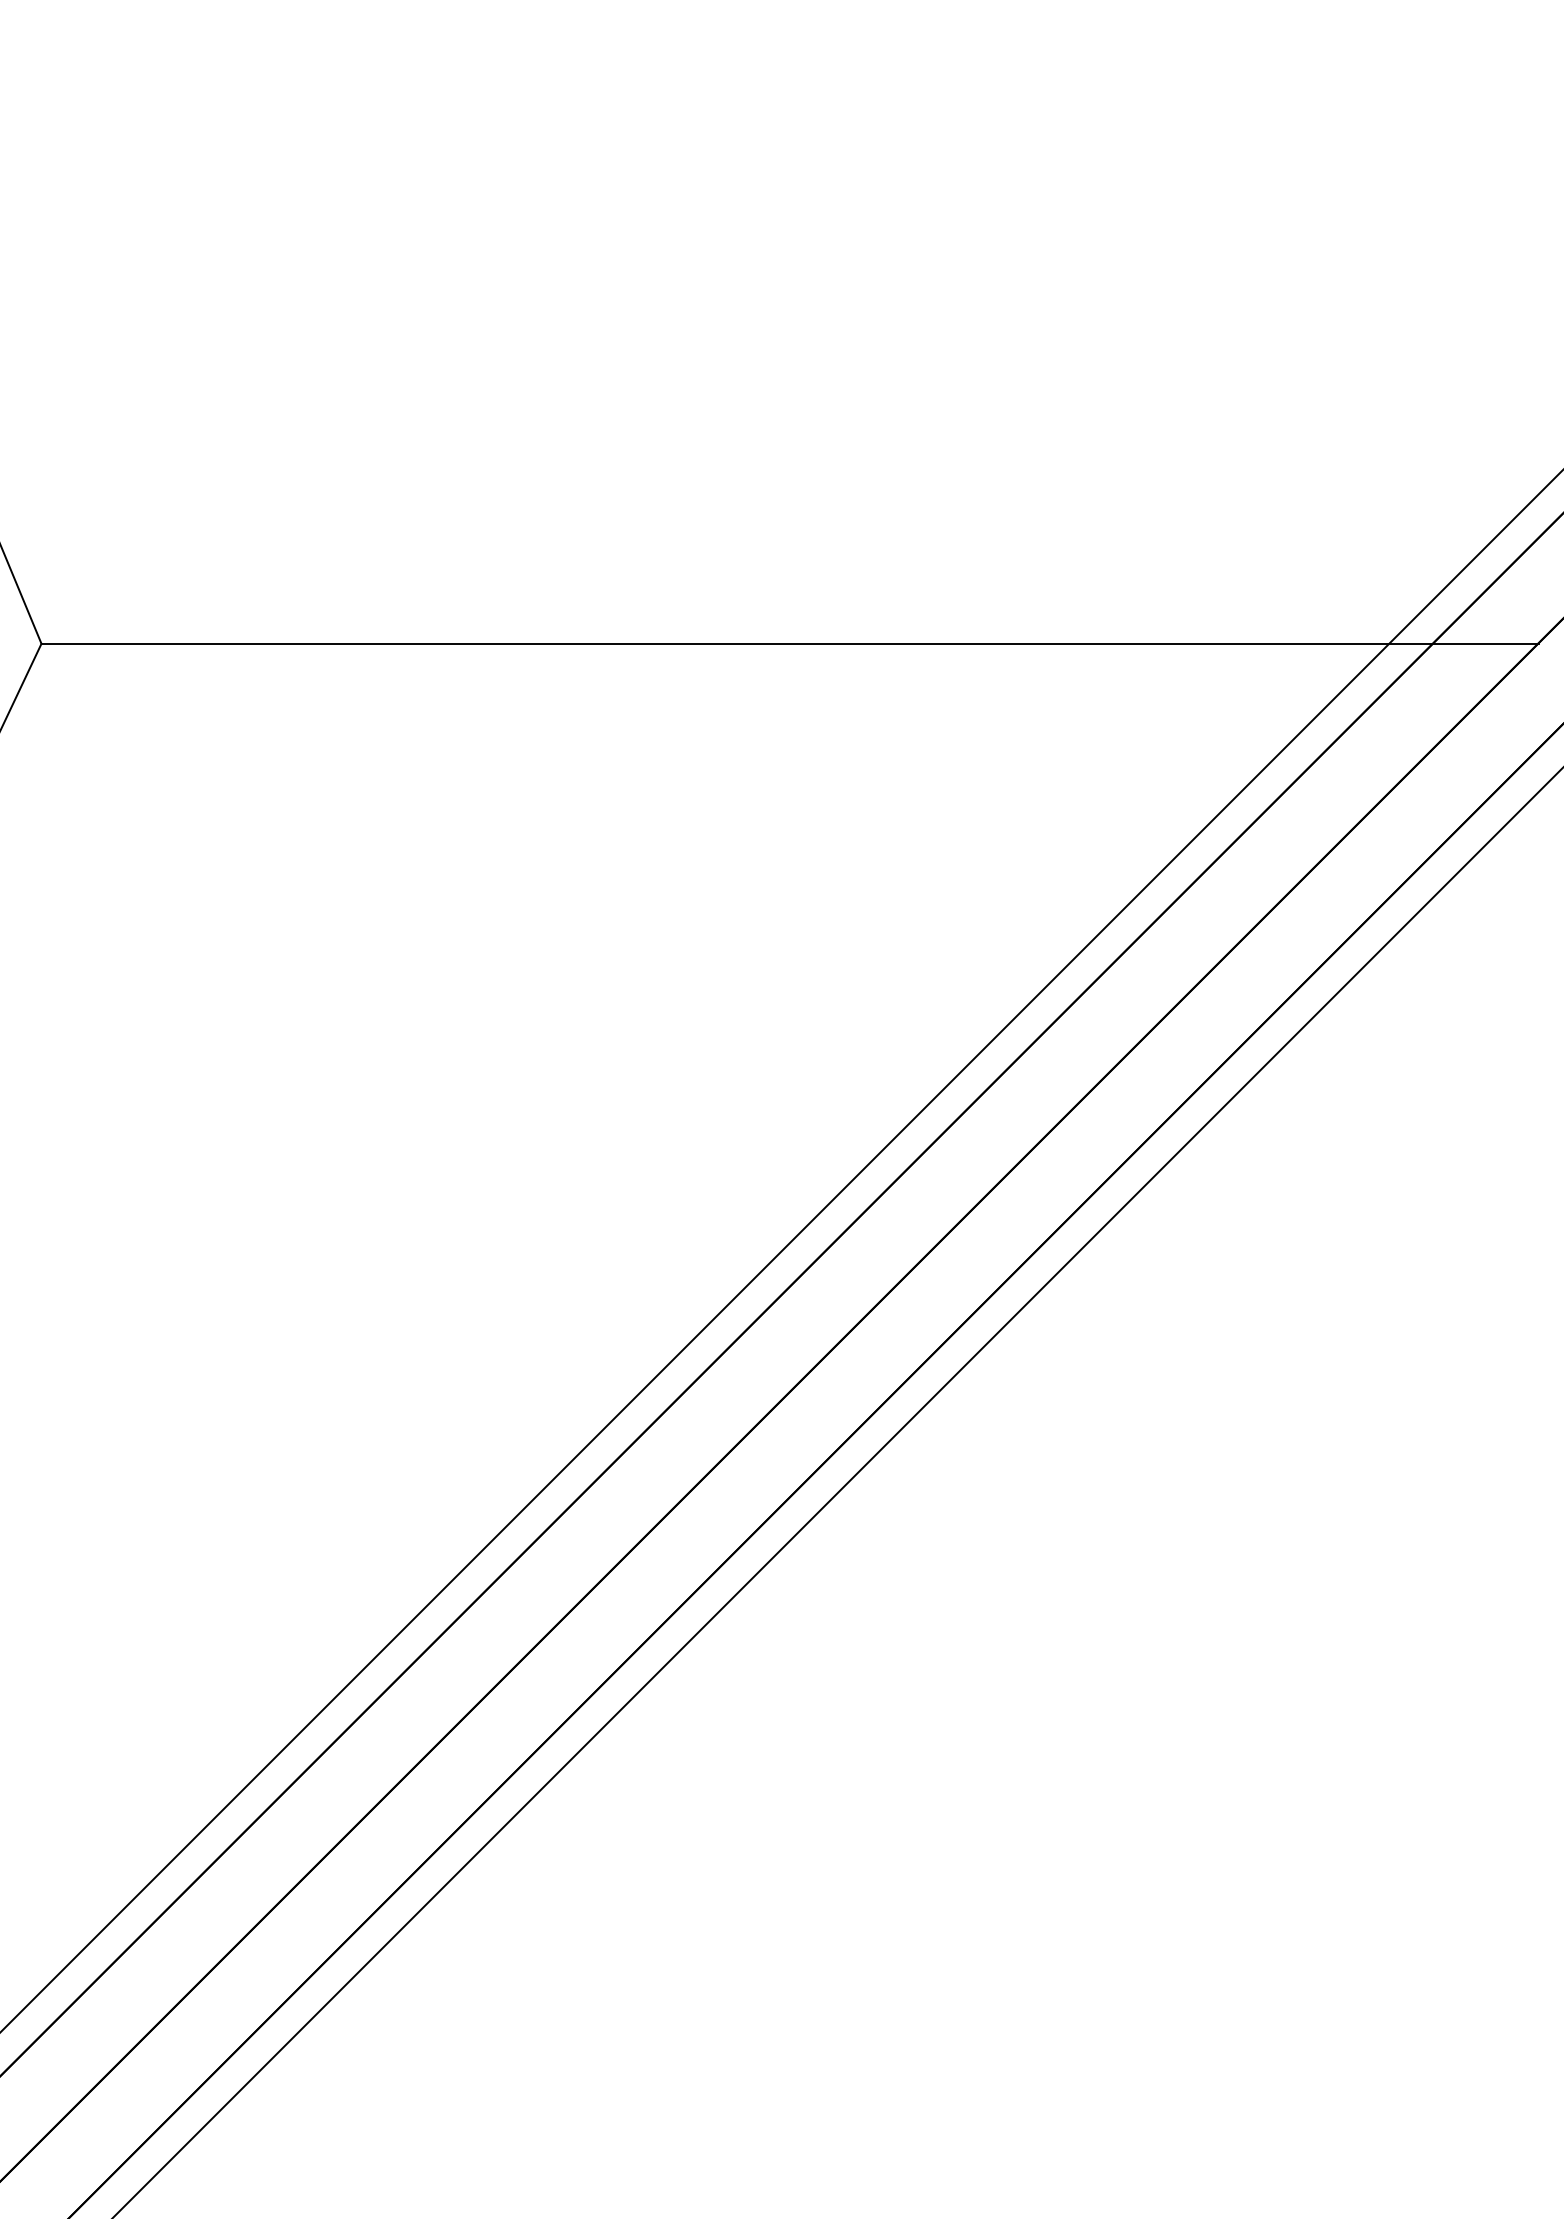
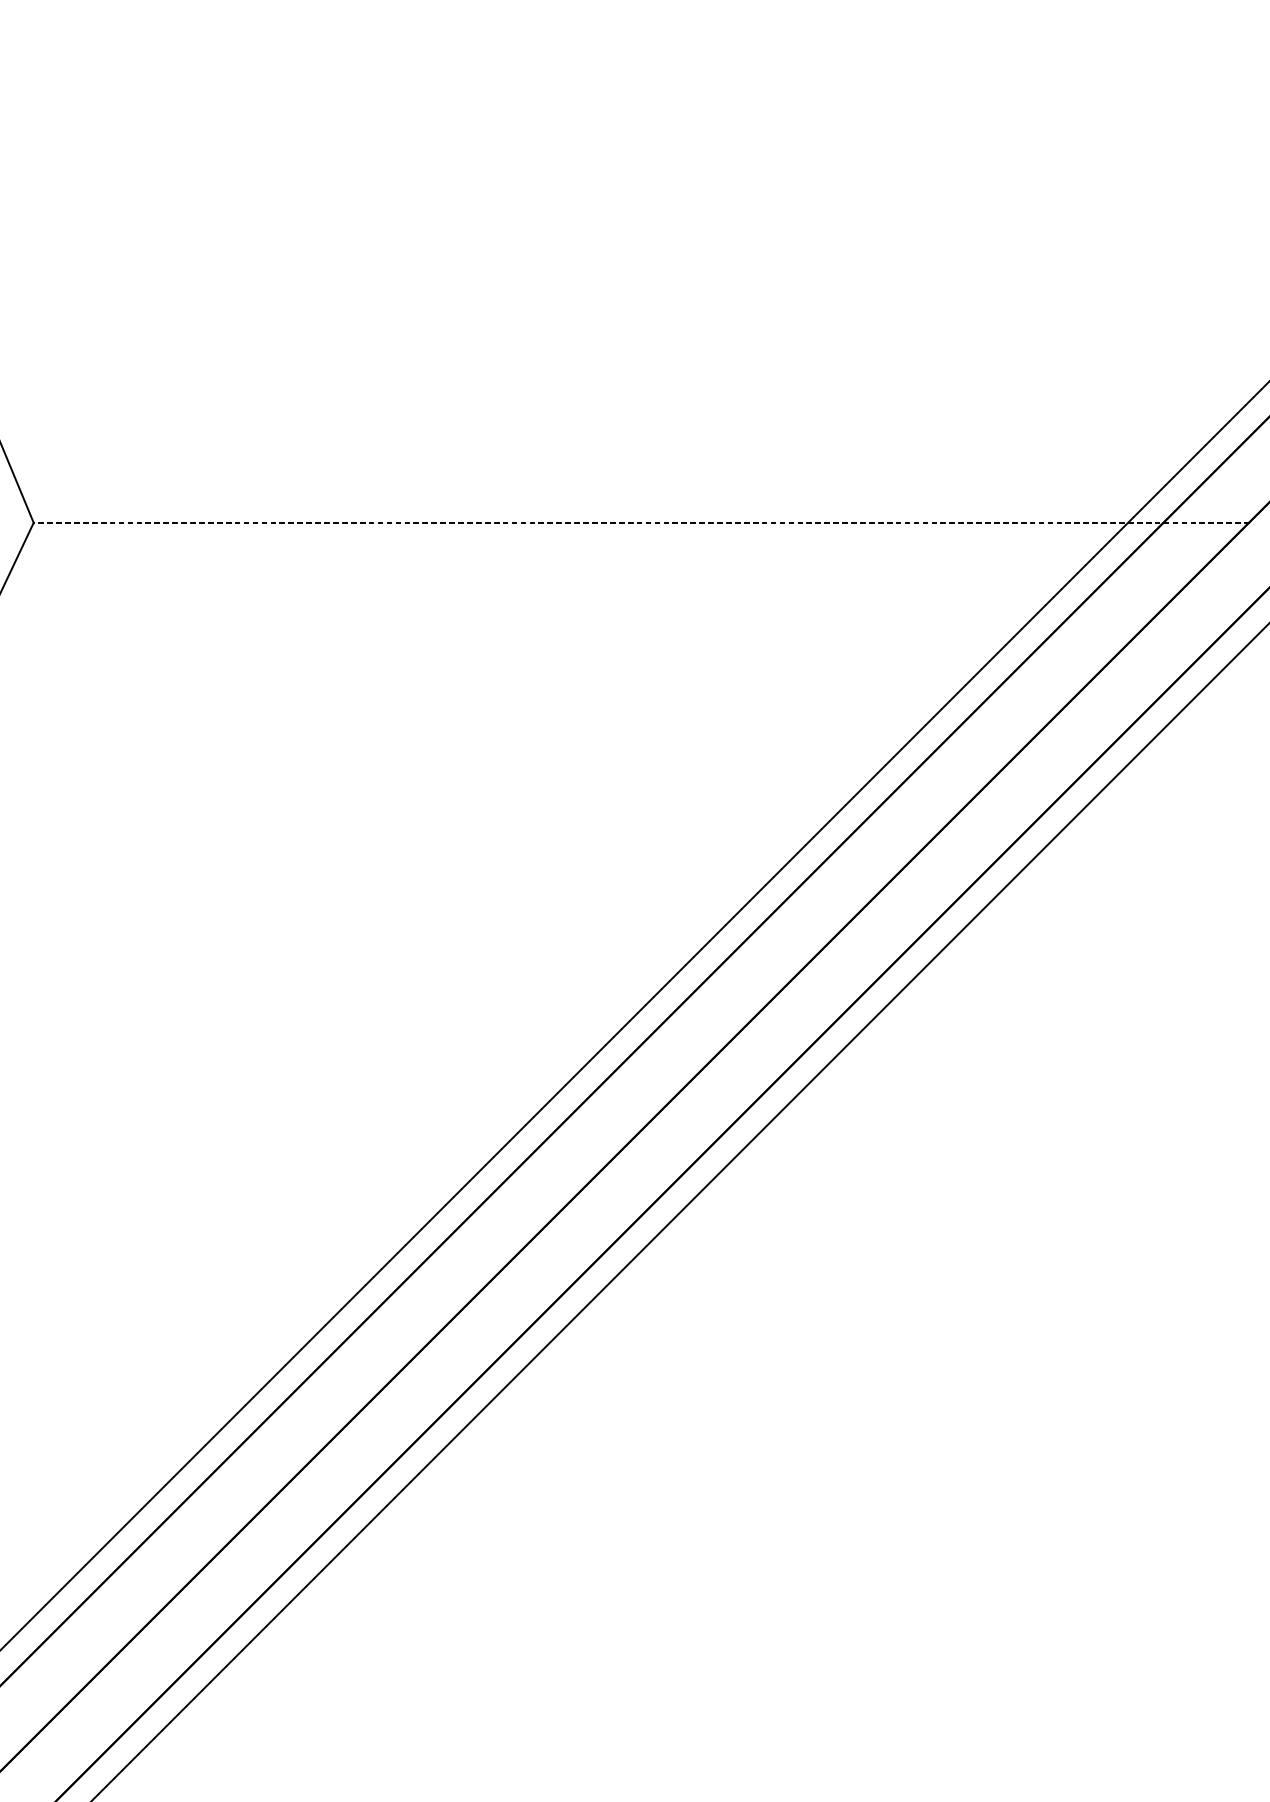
line: (790, 643) -> (641, 522), solid -> dashed

